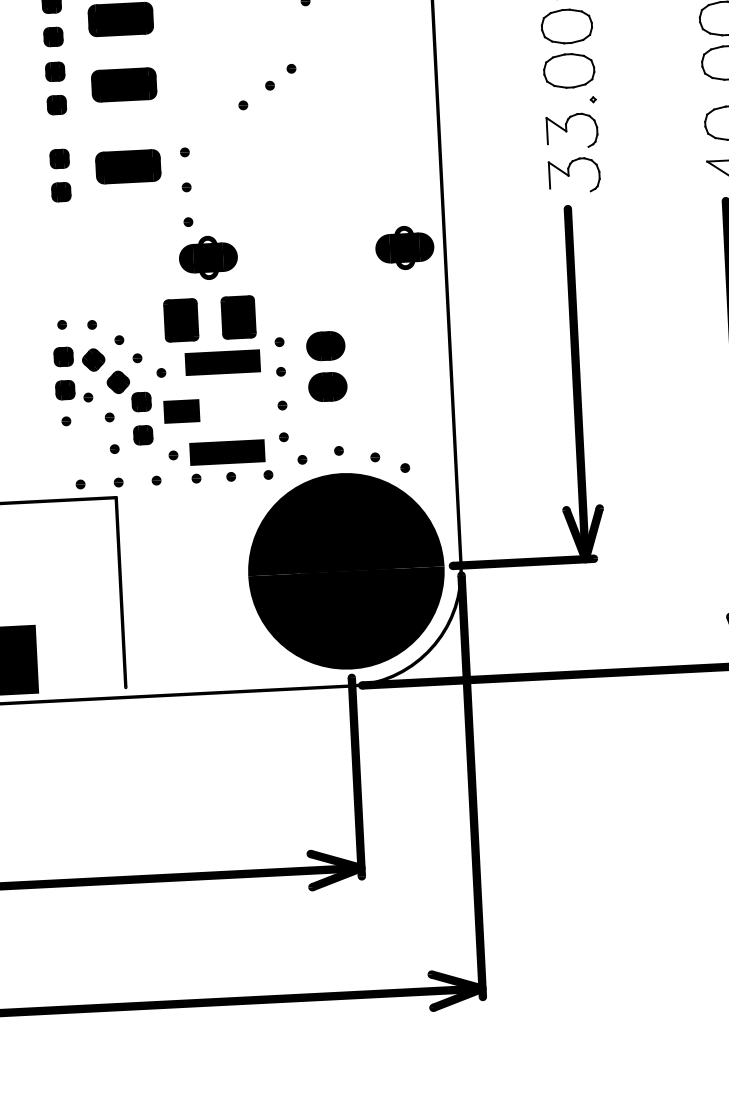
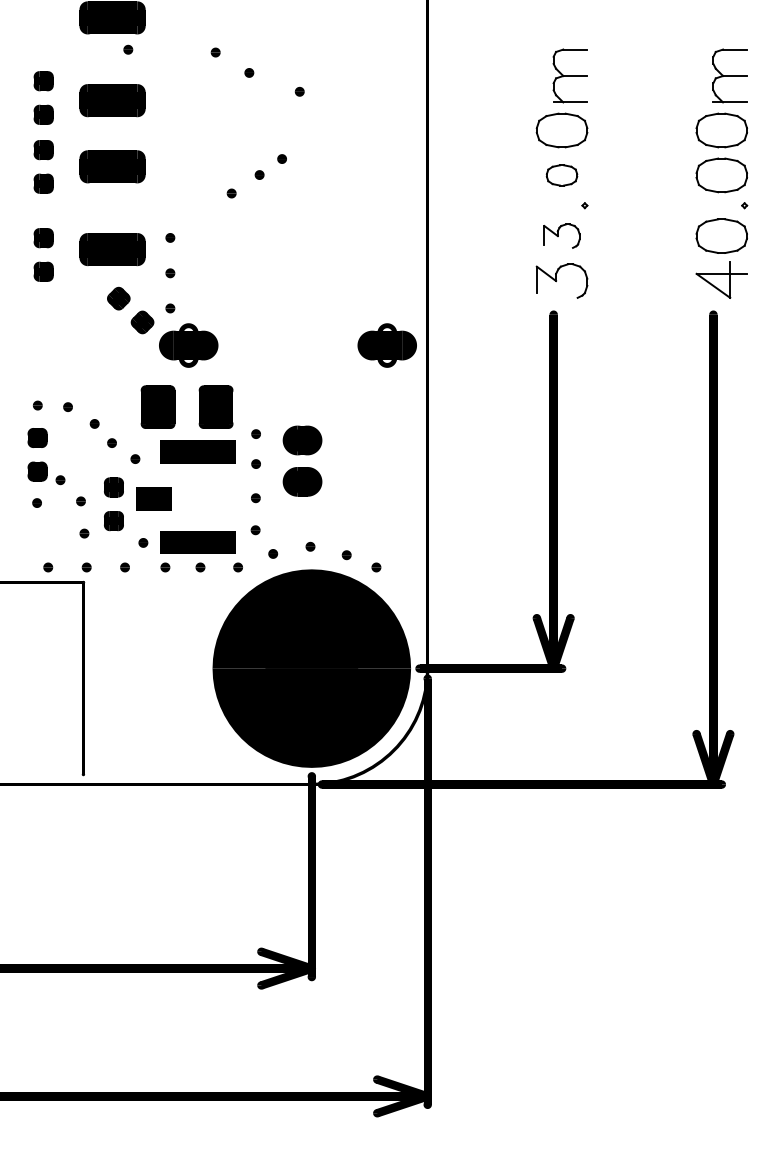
part: (568, 71) -> (561, 175), size x0.6
part: (571, 130) -> (561, 235), size x0.7
part: (101, 366) -> (126, 305), moved

